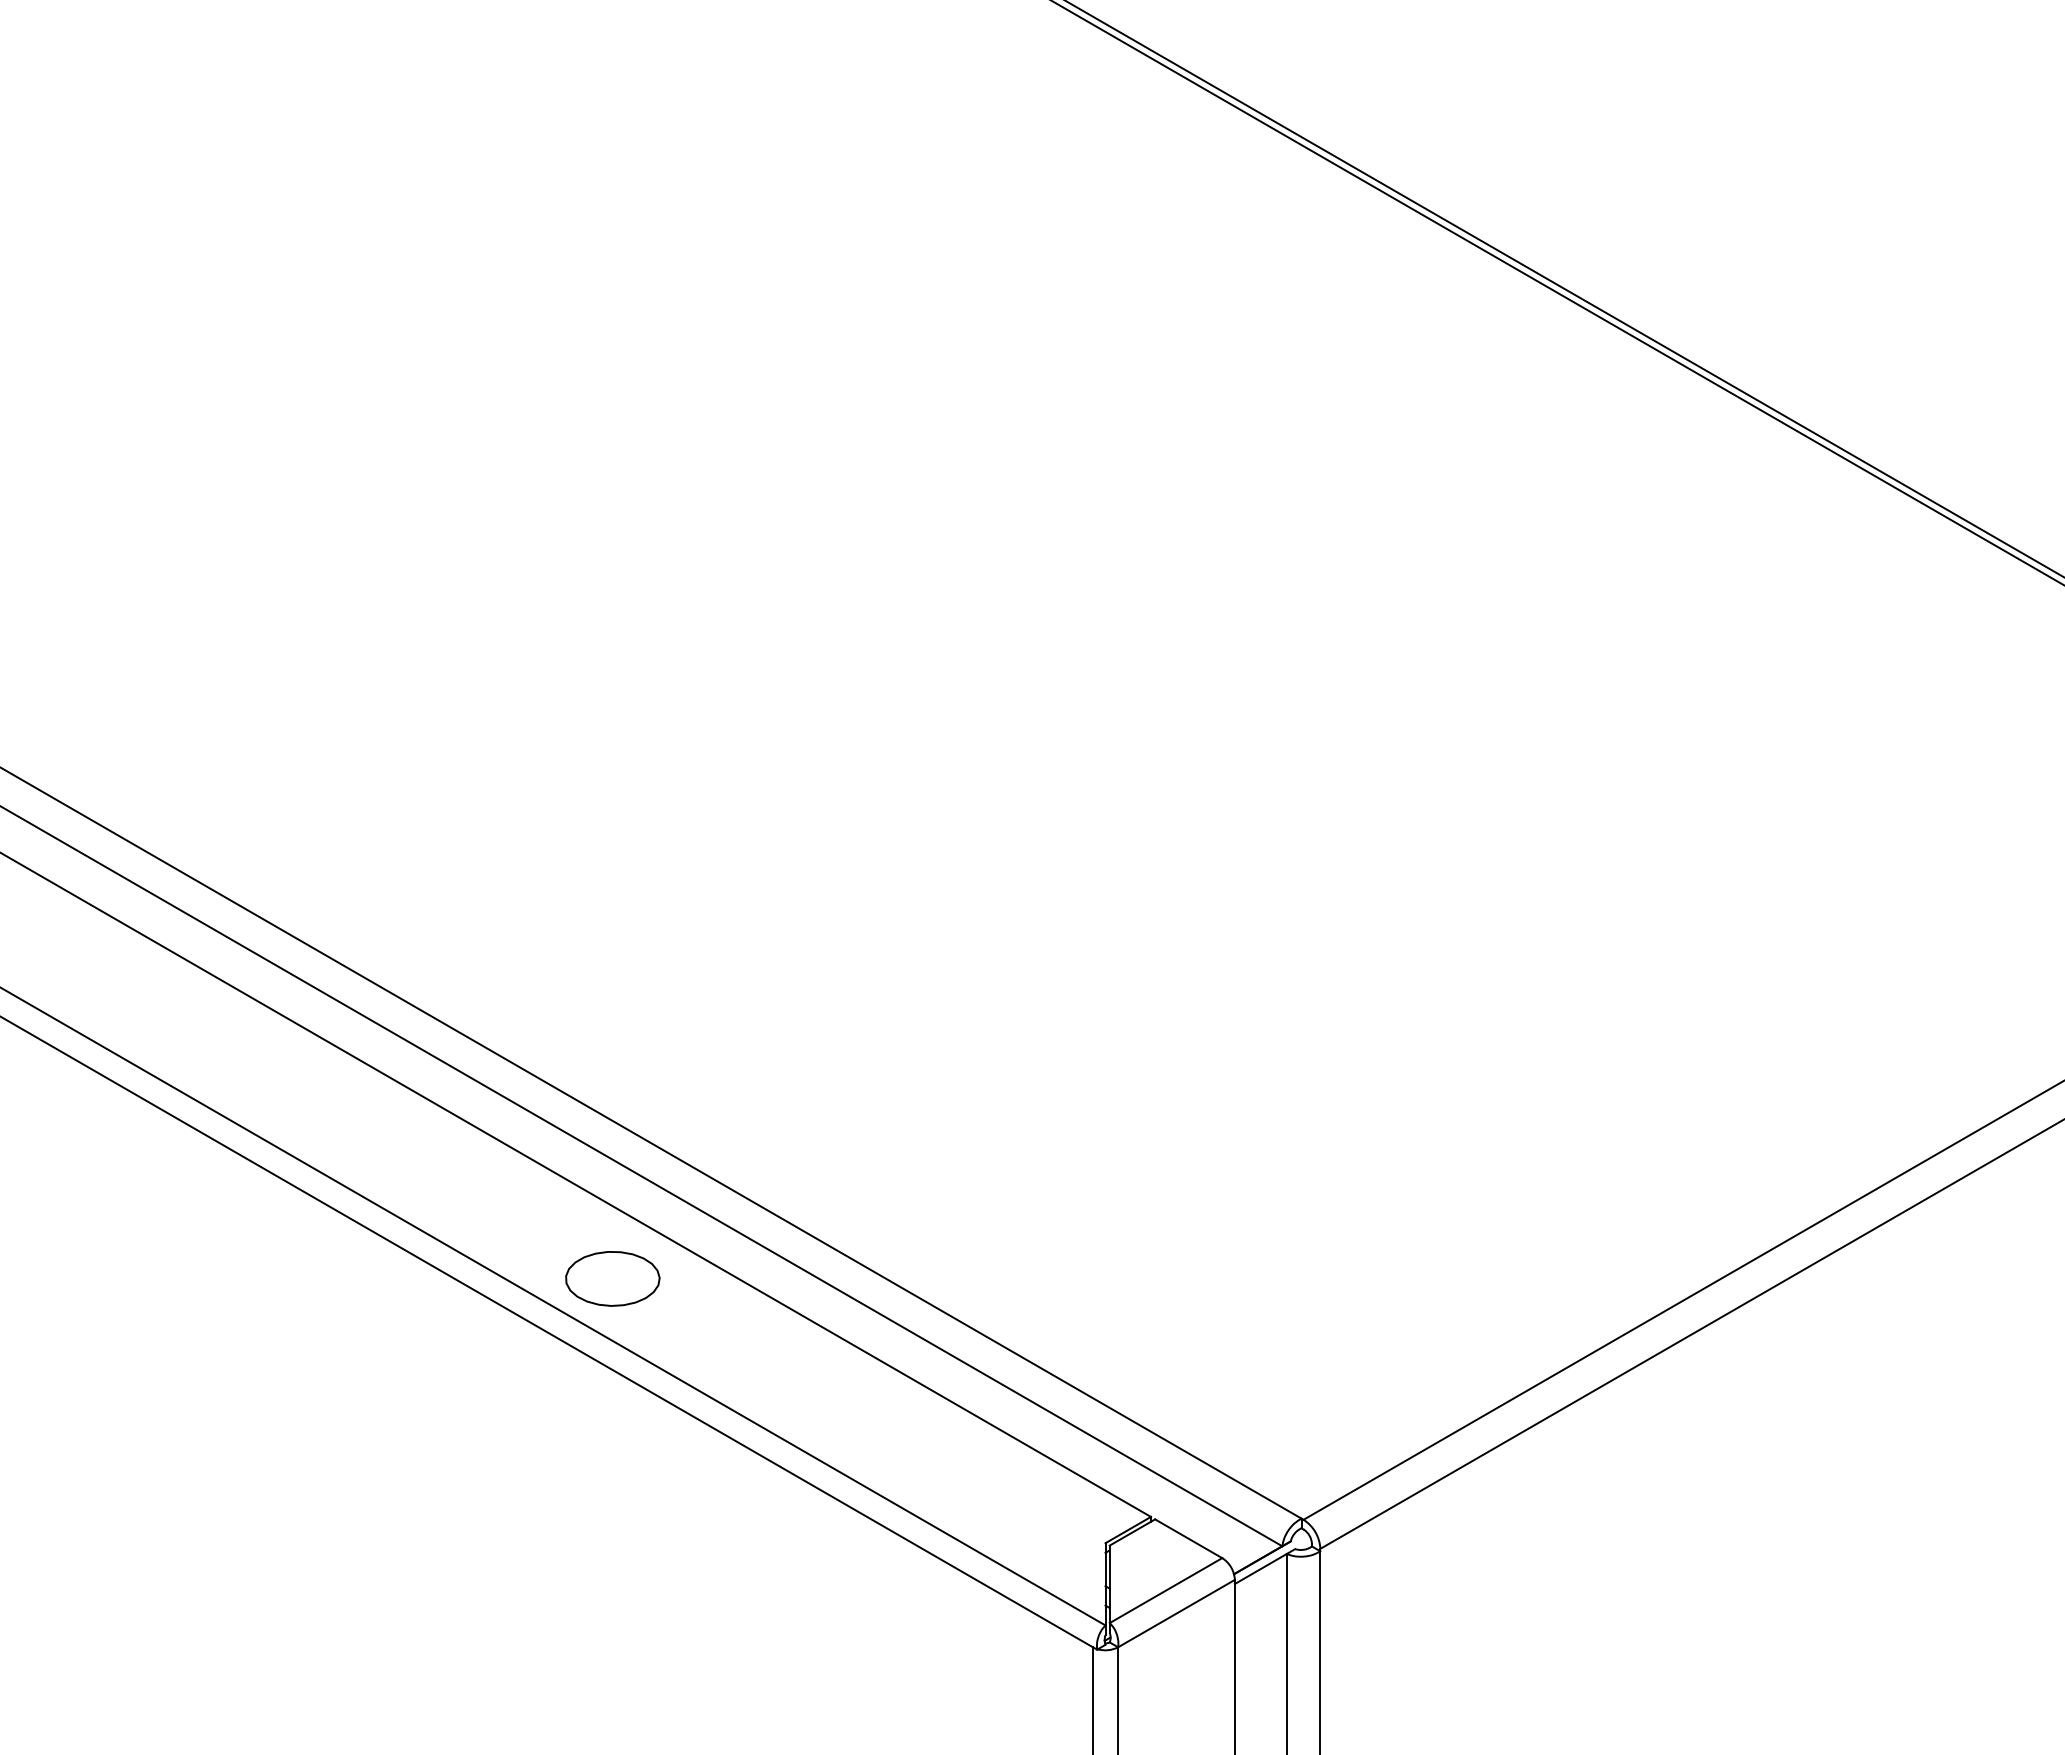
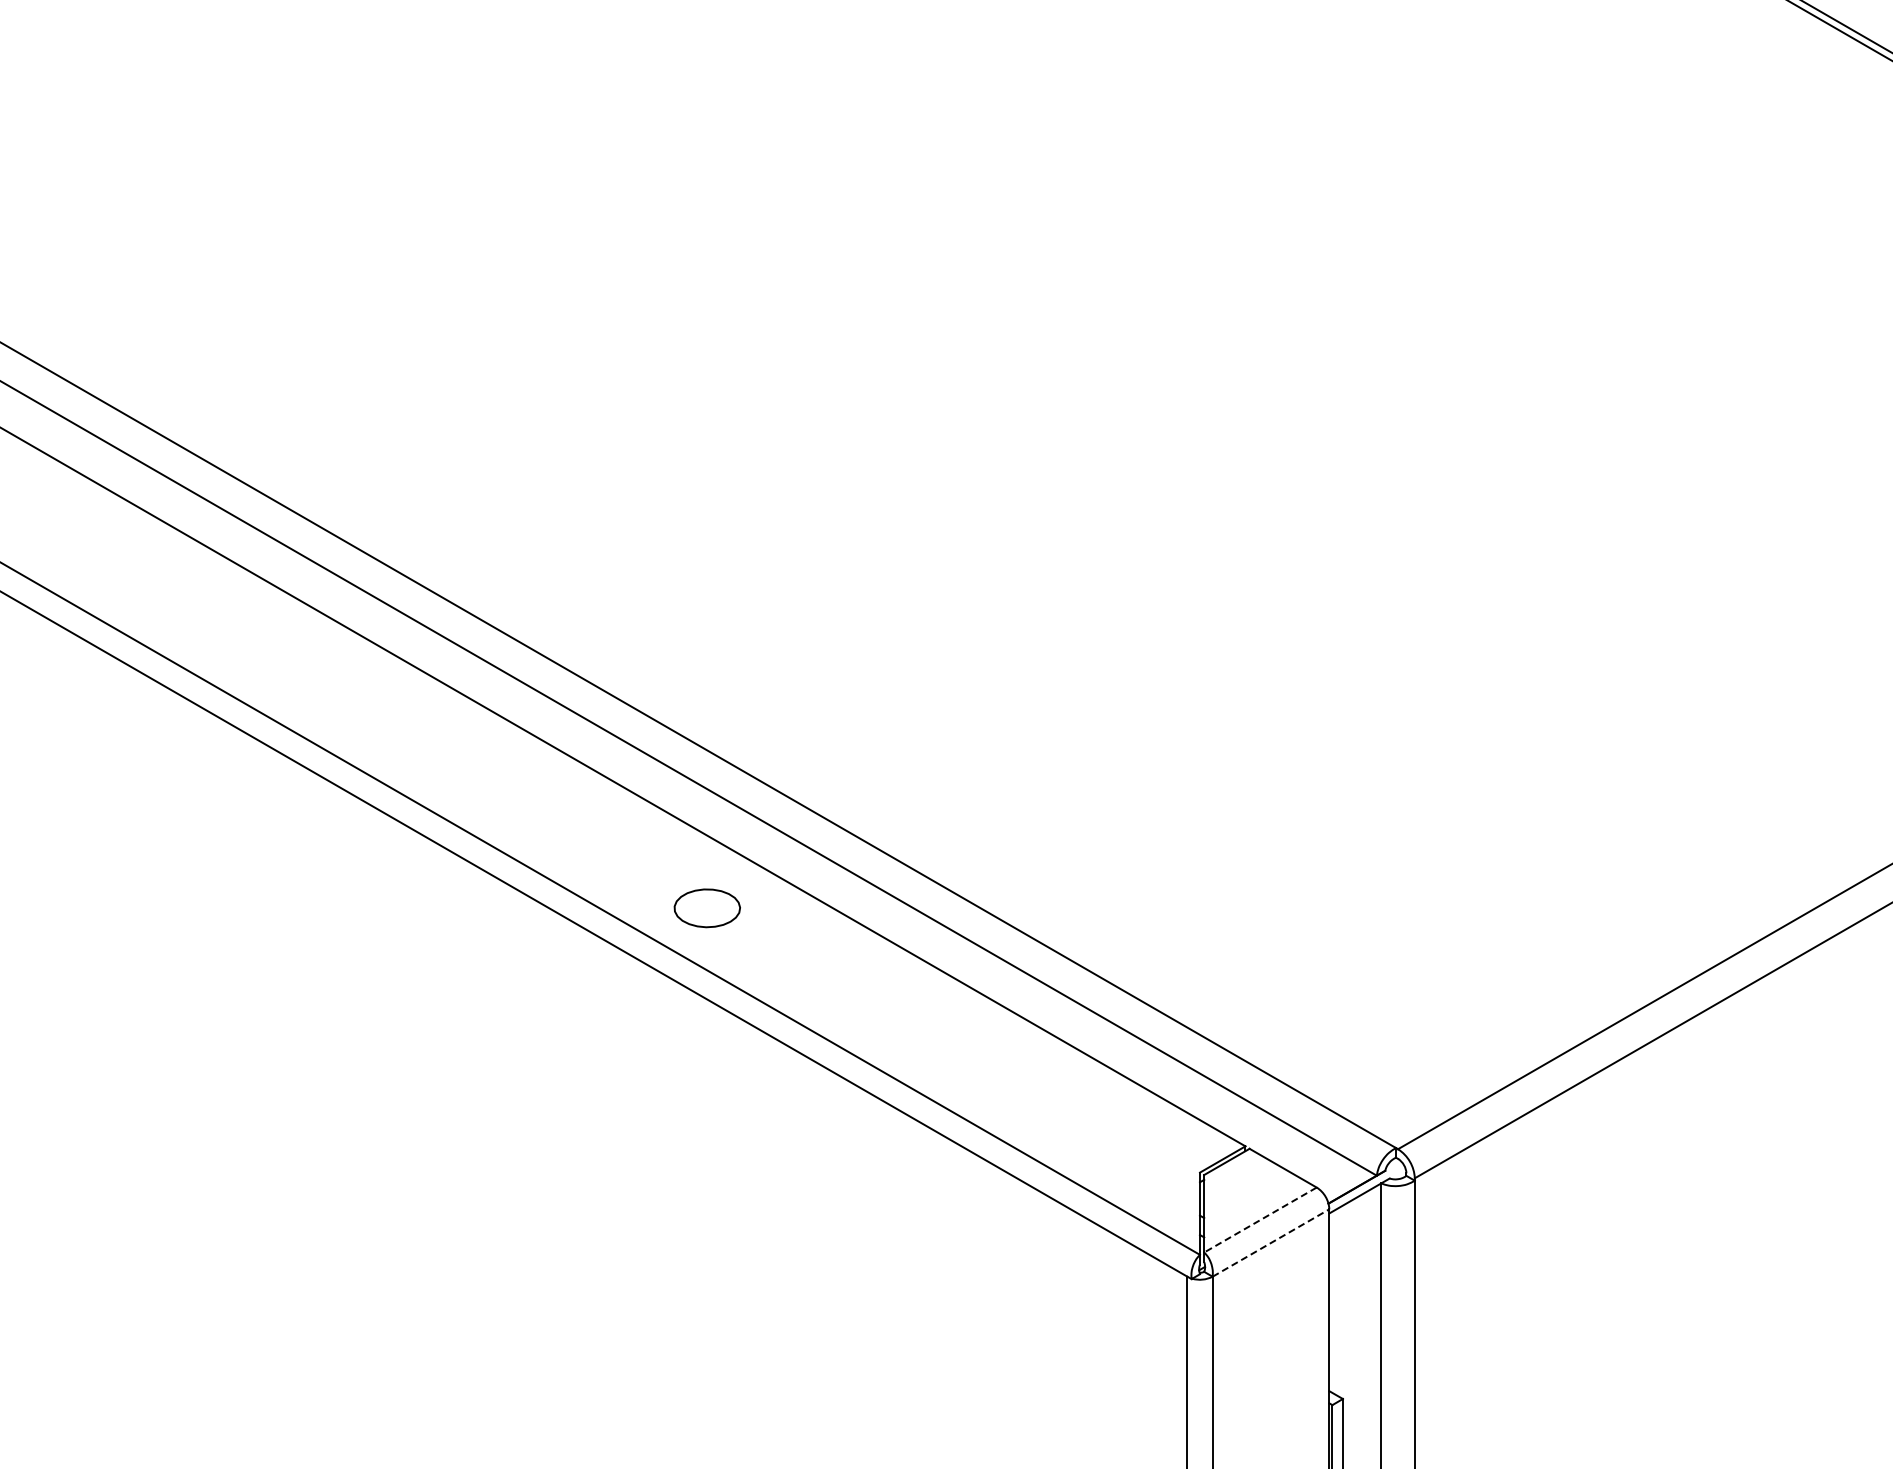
part: (612, 1278) -> (706, 907), size x0.7
line: (1166, 1590) -> (1260, 1219), solid -> dashed
line: (1176, 1613) -> (1270, 1242), solid -> dashed

